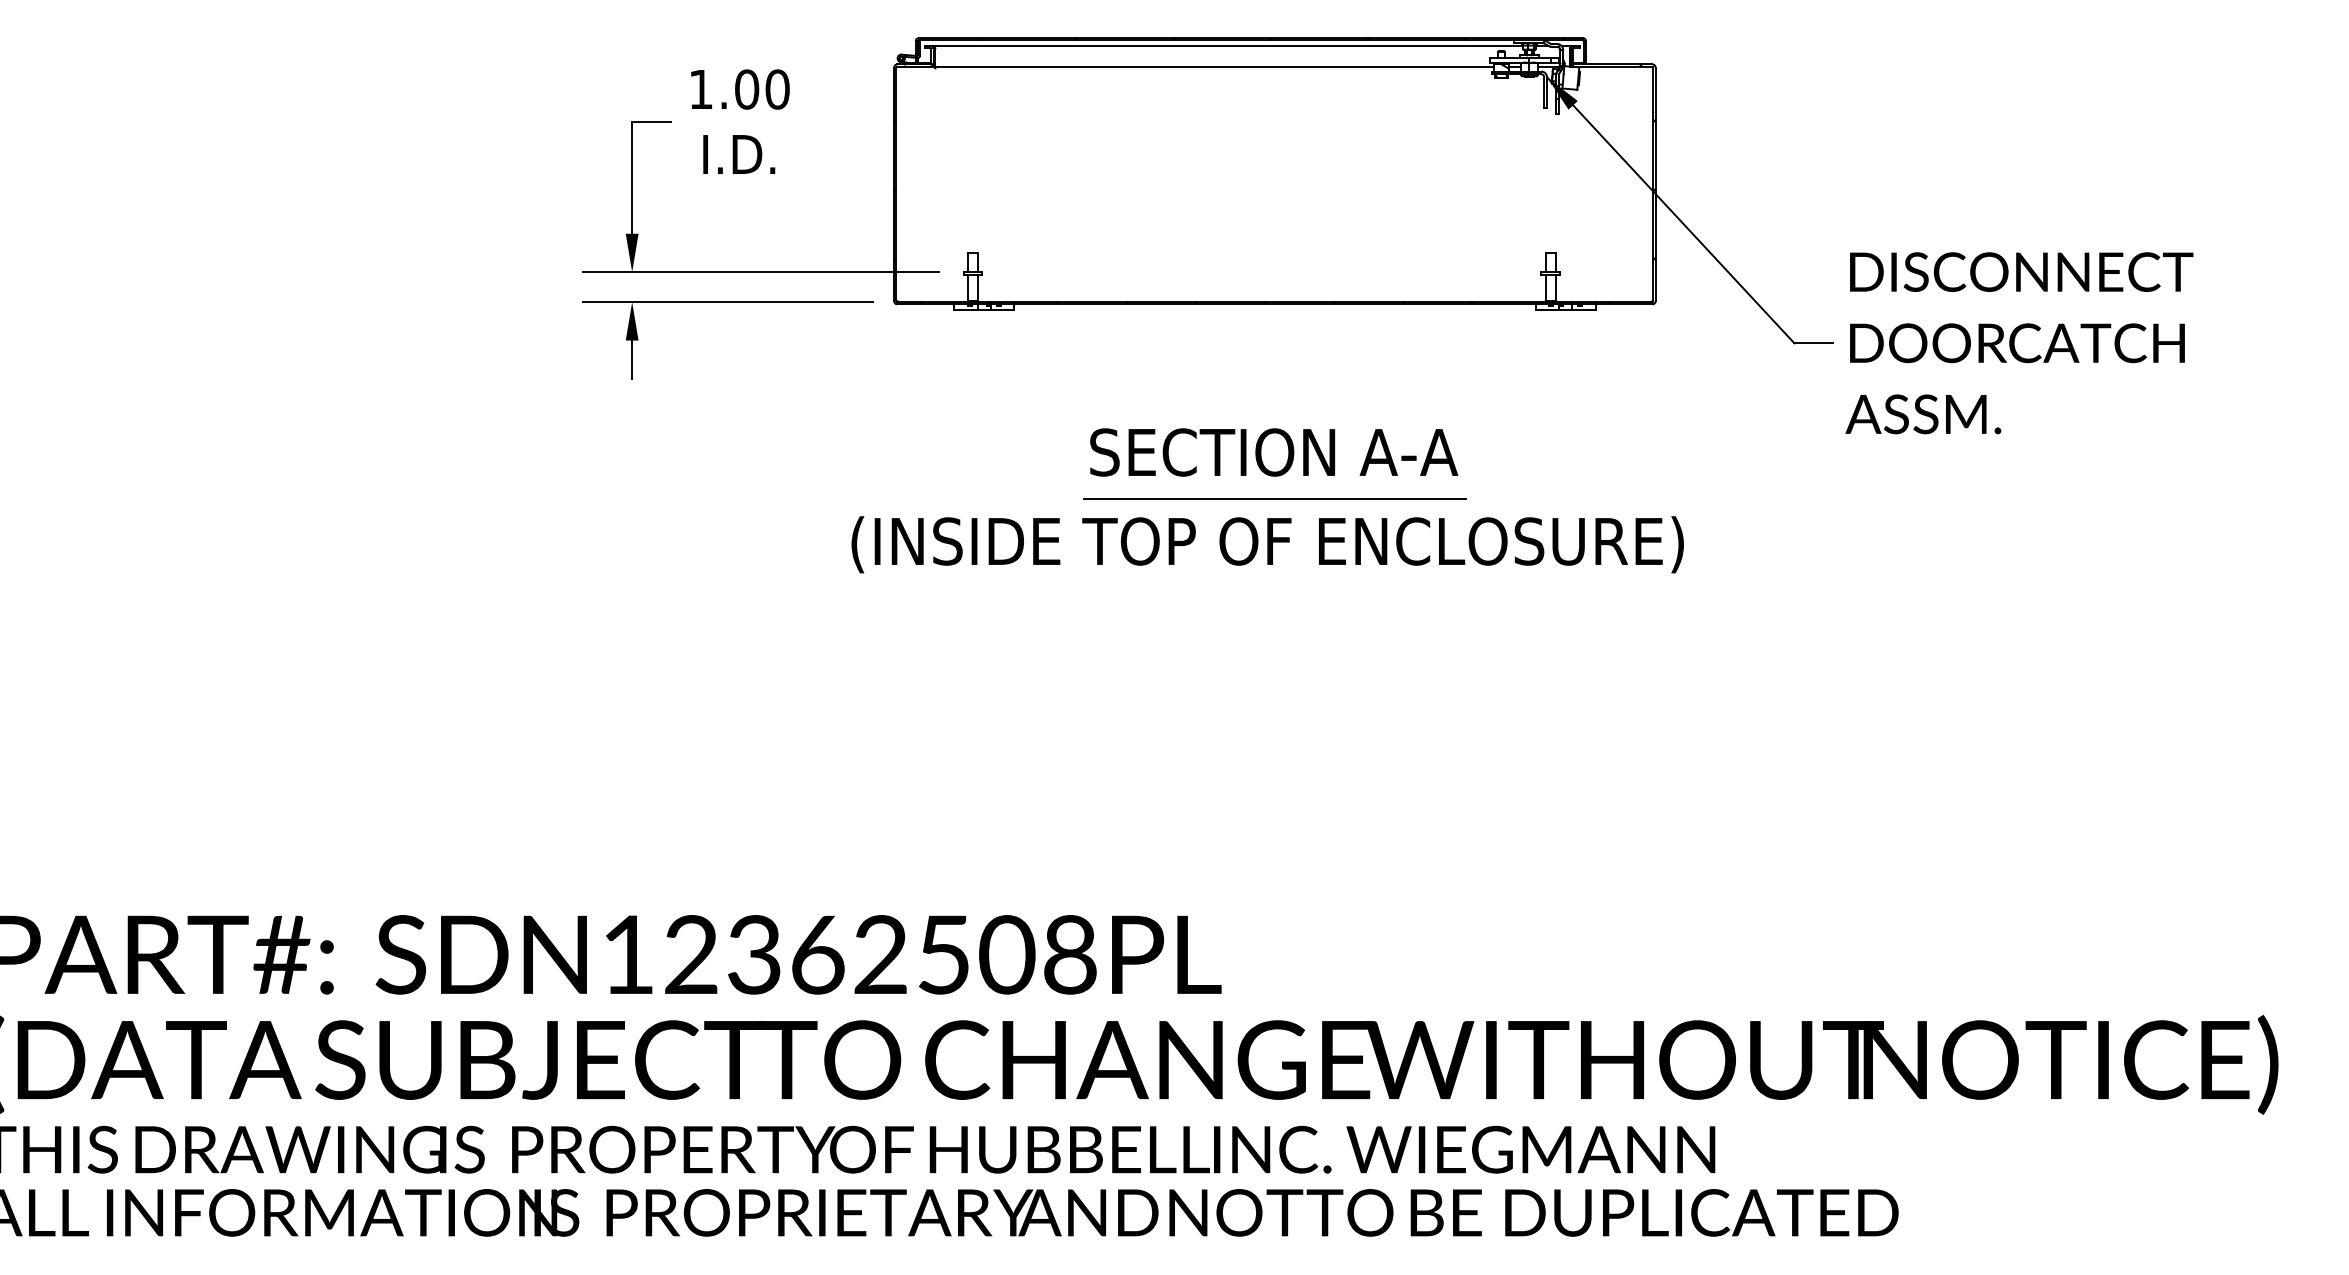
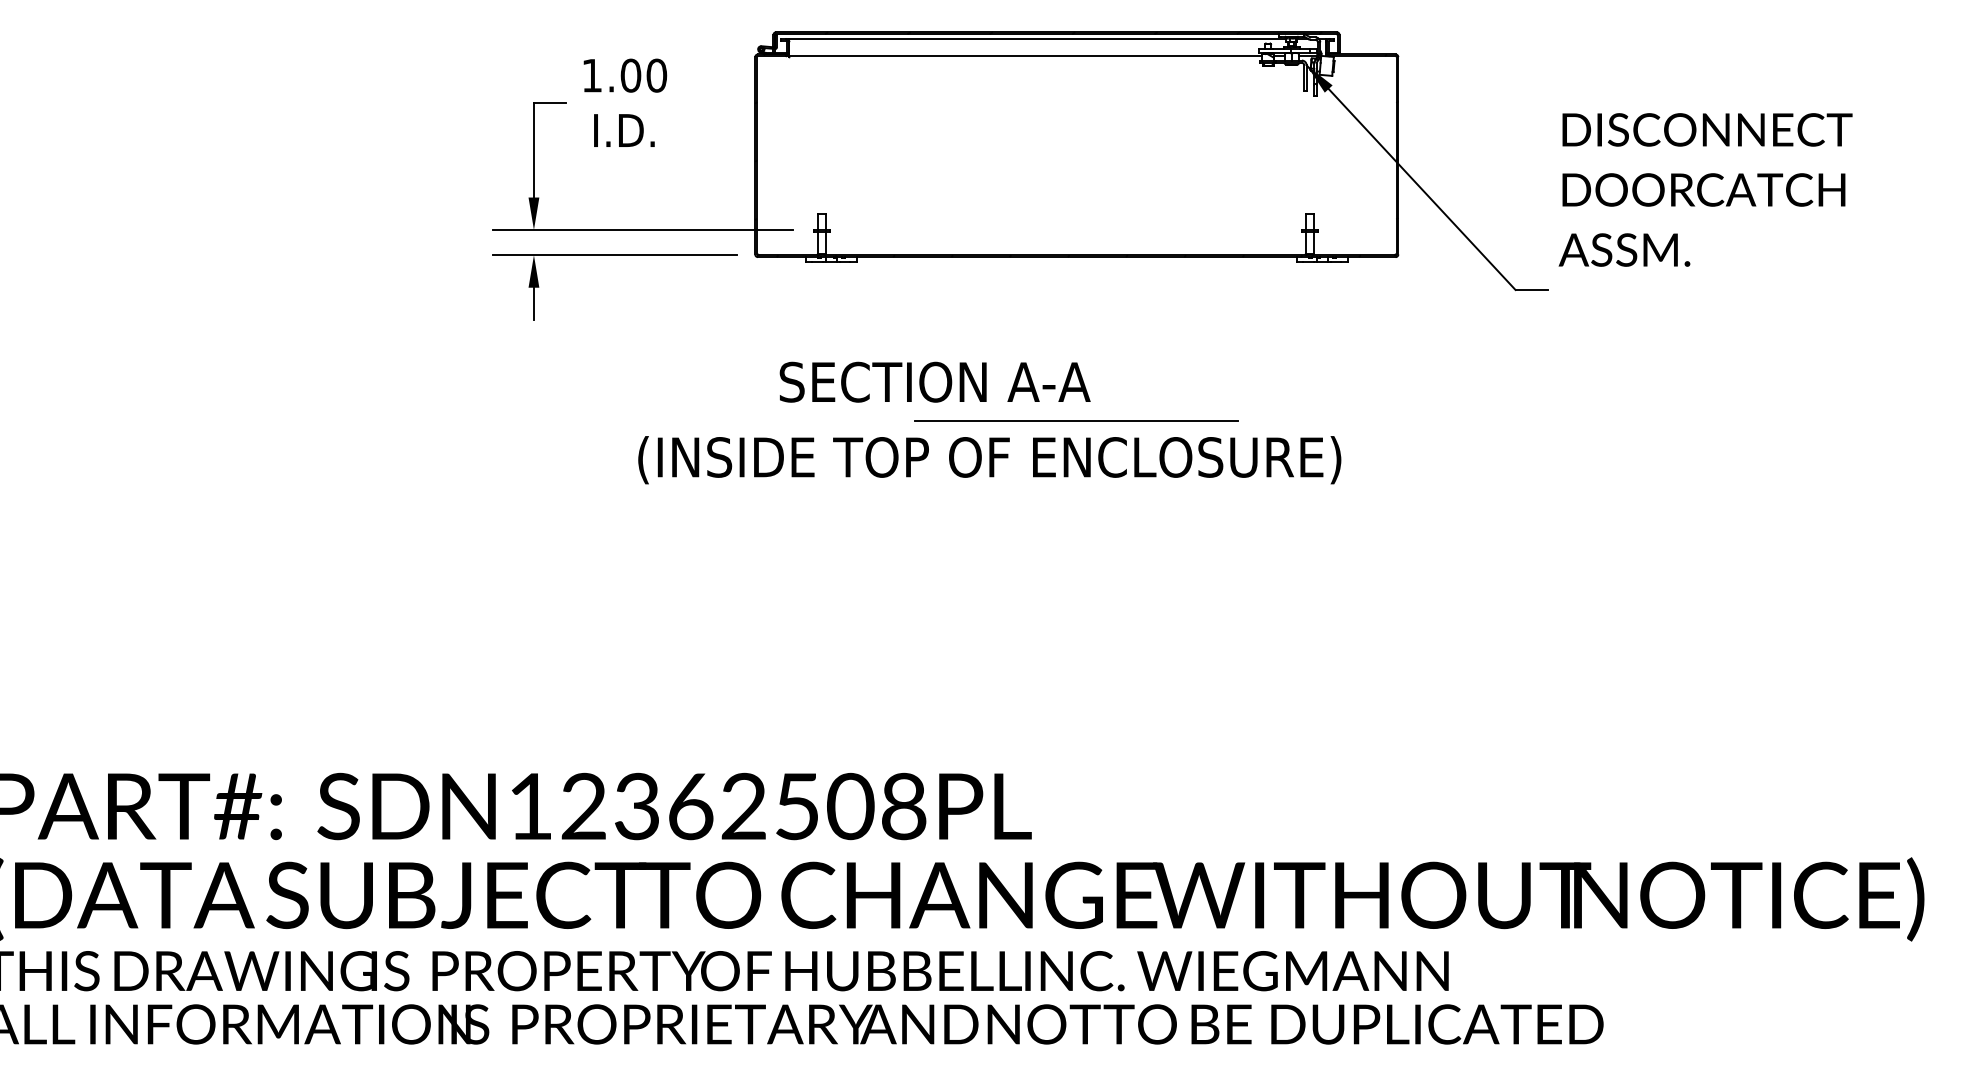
text: (2019, 342) -> (1705, 189), moved
text: (1273, 451) -> (934, 381), moved
text: (1267, 545) -> (989, 460), moved

